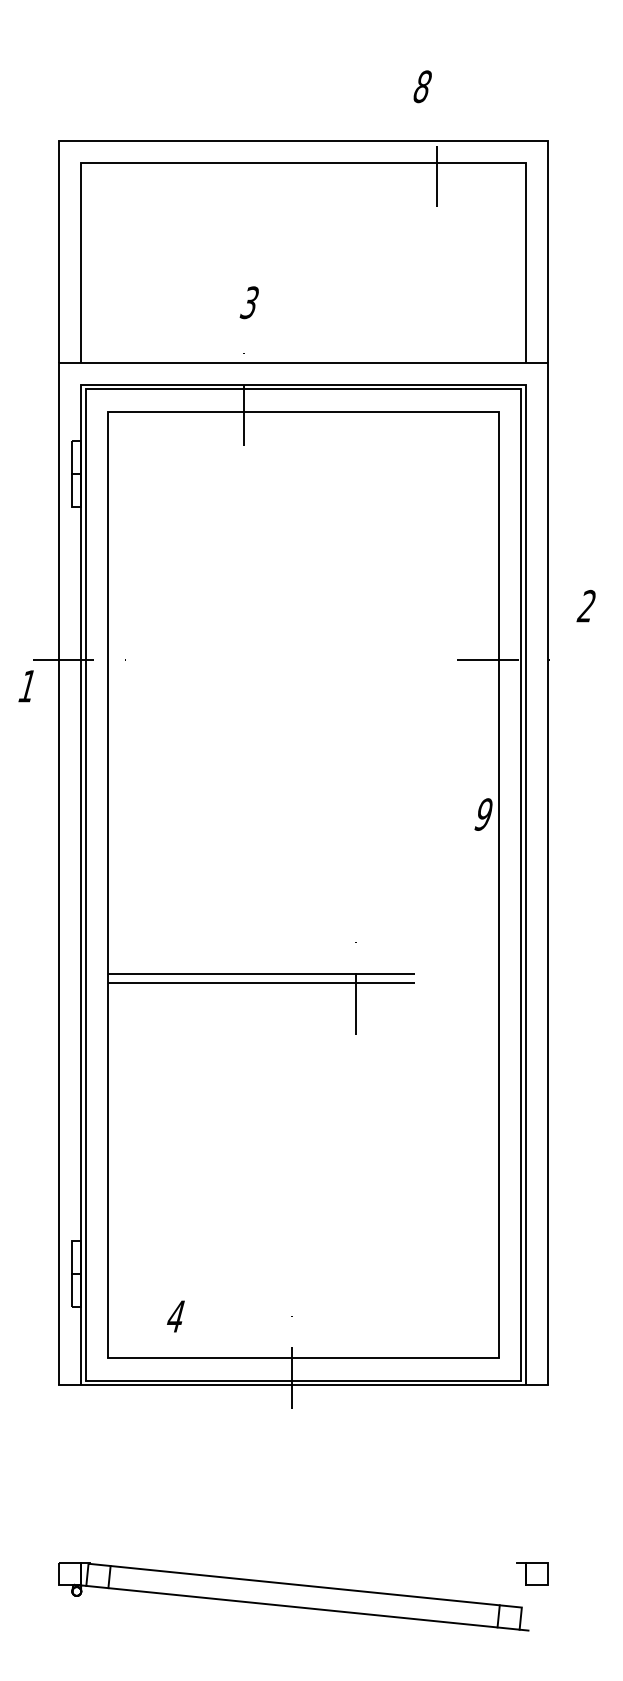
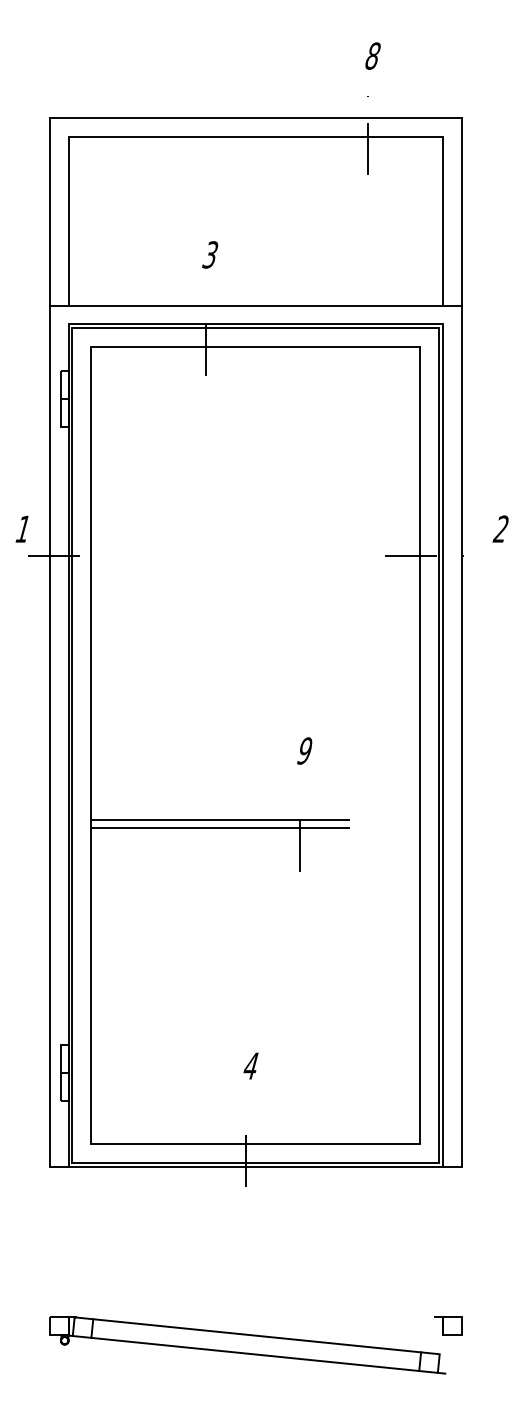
text: (422, 86) -> (372, 55), moved
text: (585, 606) -> (500, 529), moved
text: (25, 686) -> (21, 529), moved
text: (483, 814) -> (304, 750), moved
text: (175, 1316) -> (250, 1066), moved

